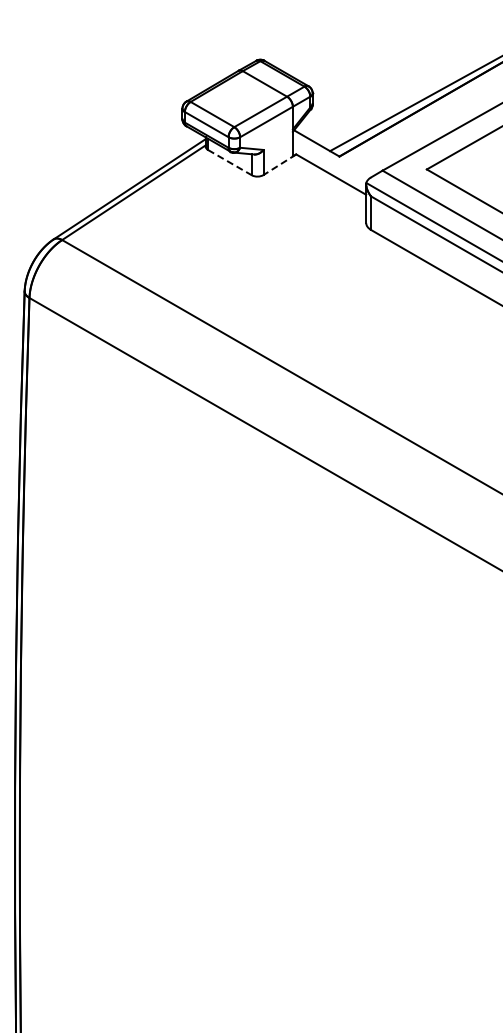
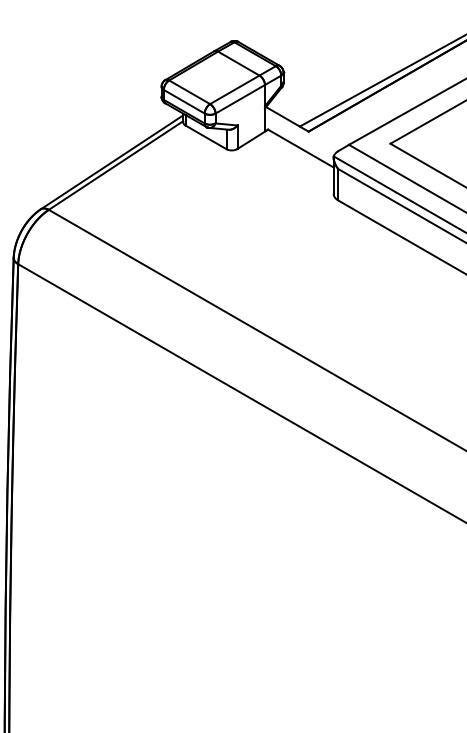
line: (230, 162) -> (206, 137), dashed -> solid
line: (279, 165) -> (252, 140), dashed -> solid

